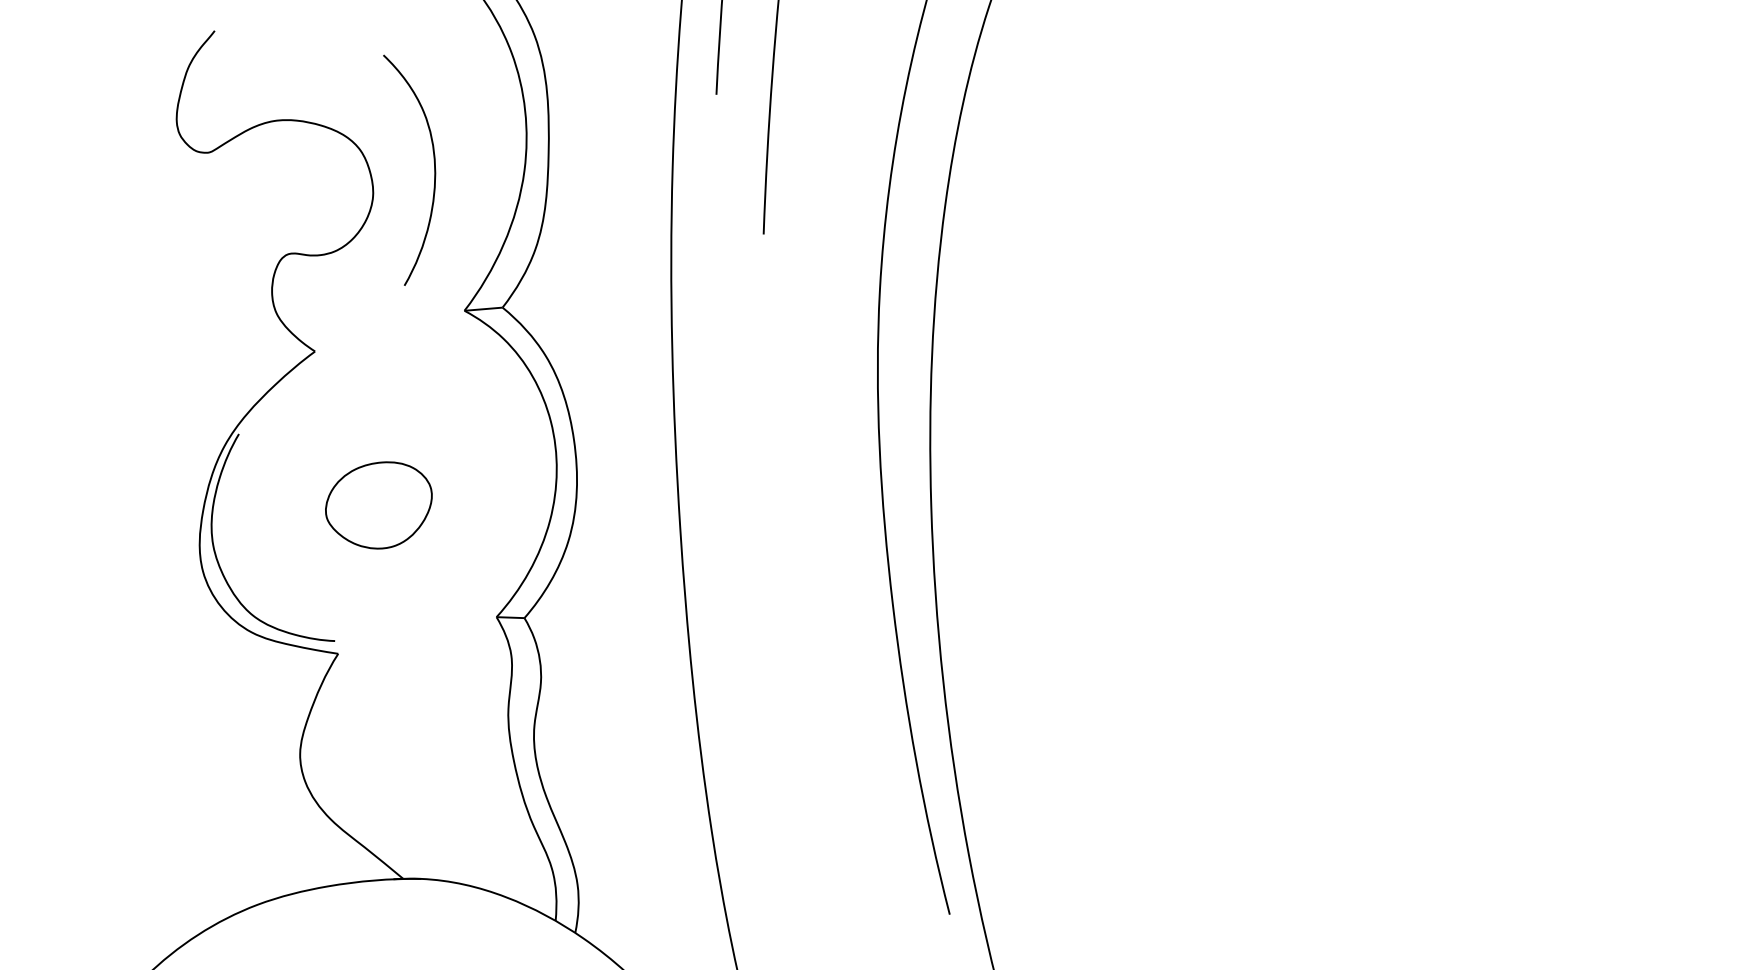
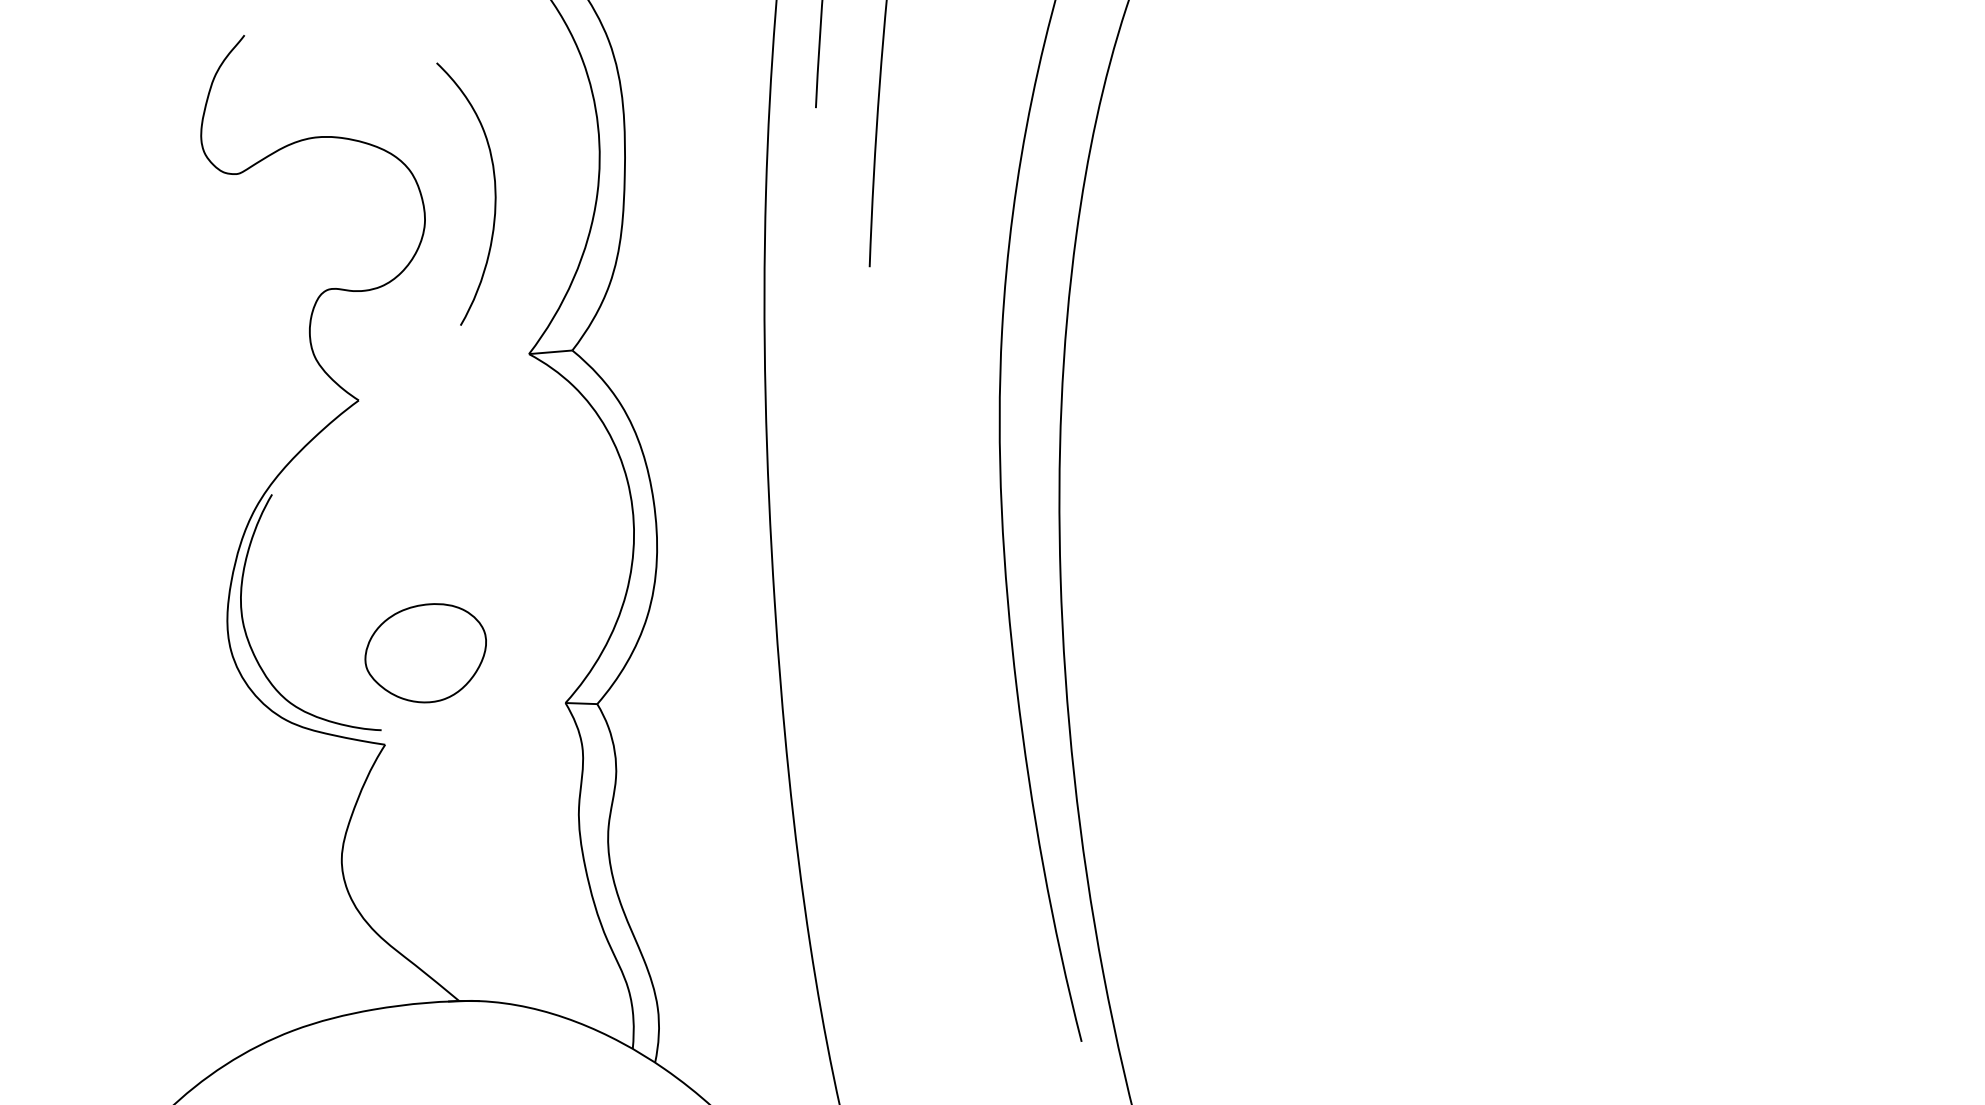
part: (378, 505) -> (425, 653), moved

